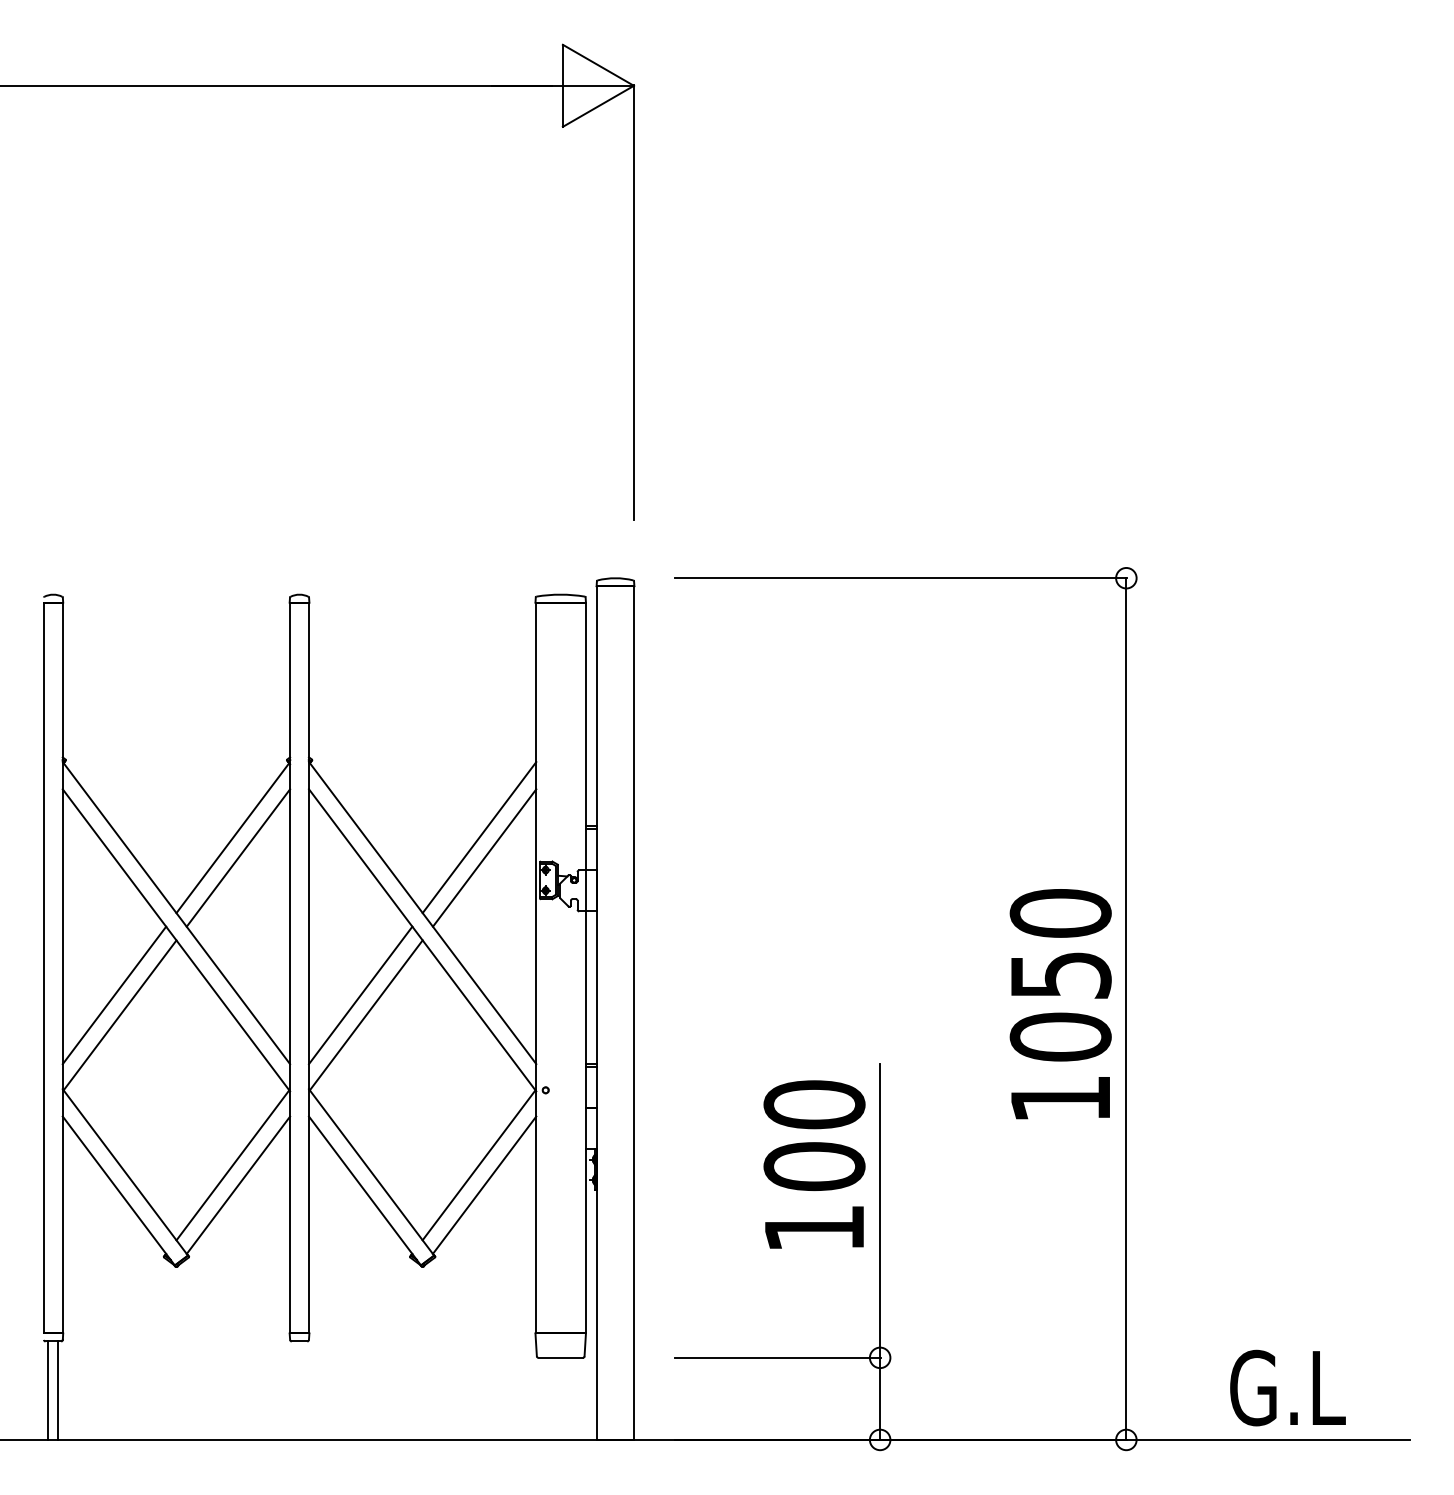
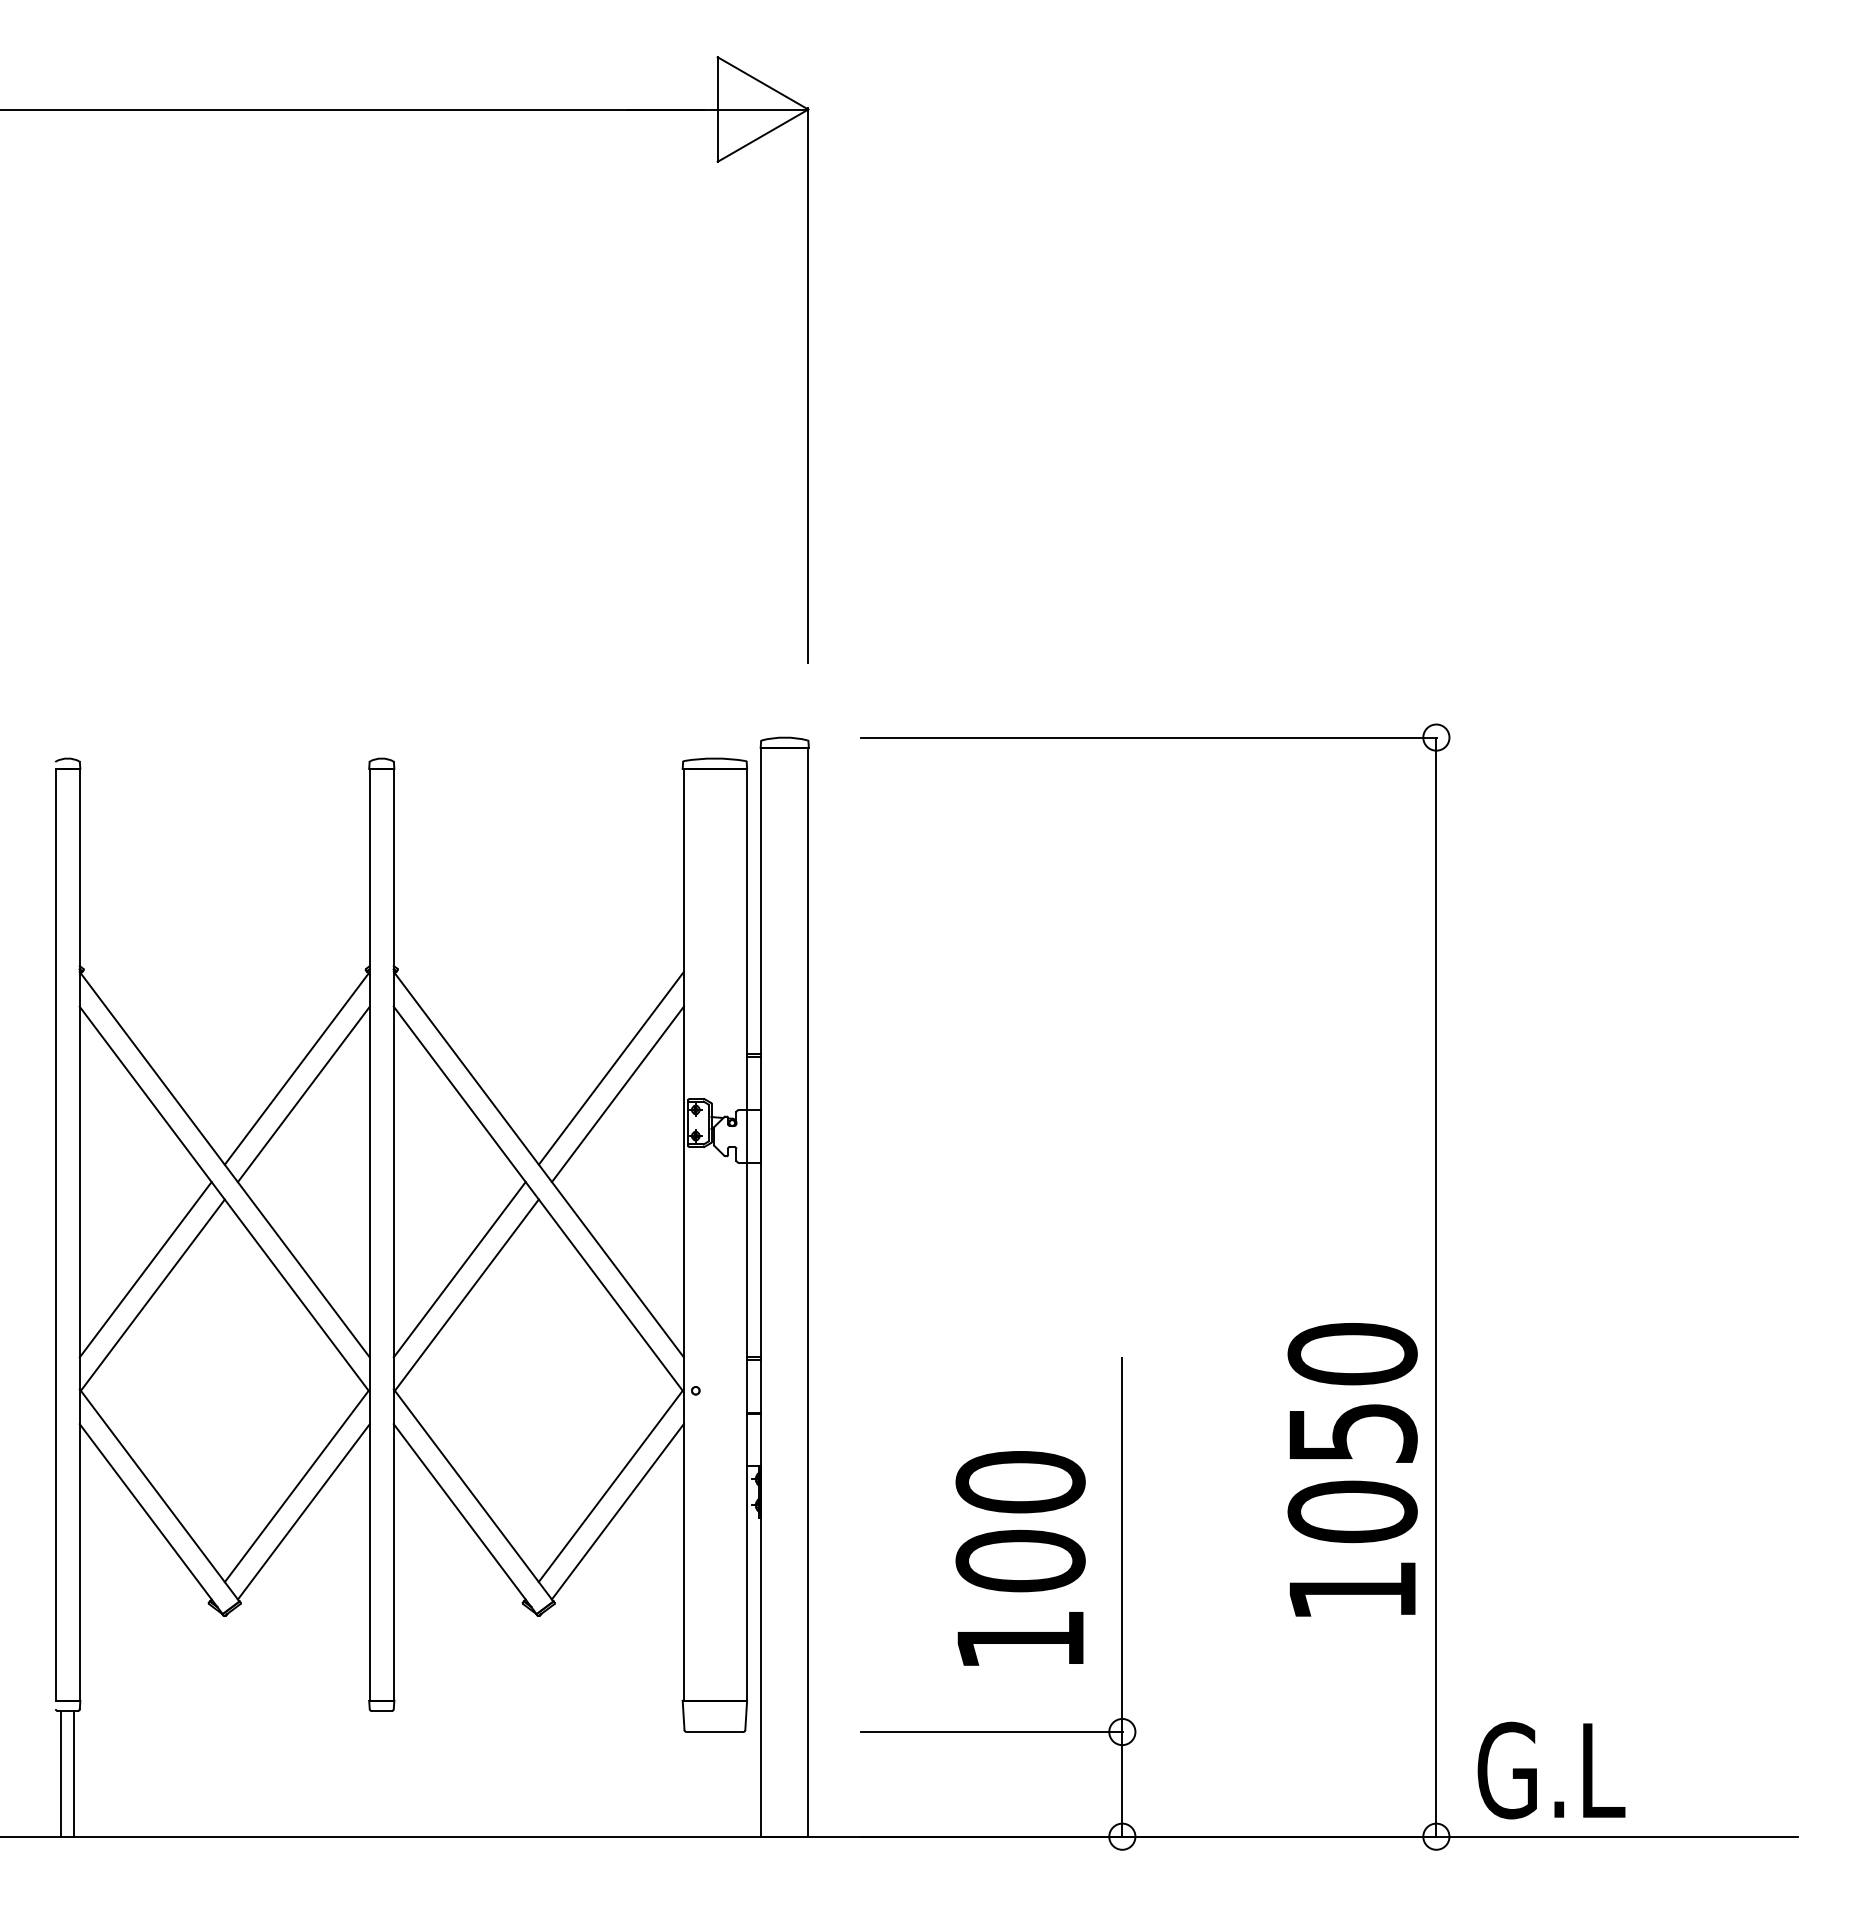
text: (1060, 1003) -> (1352, 1469), moved
text: (814, 1164) -> (1020, 1558), moved
text: (1287, 1388) -> (1551, 1770), moved

